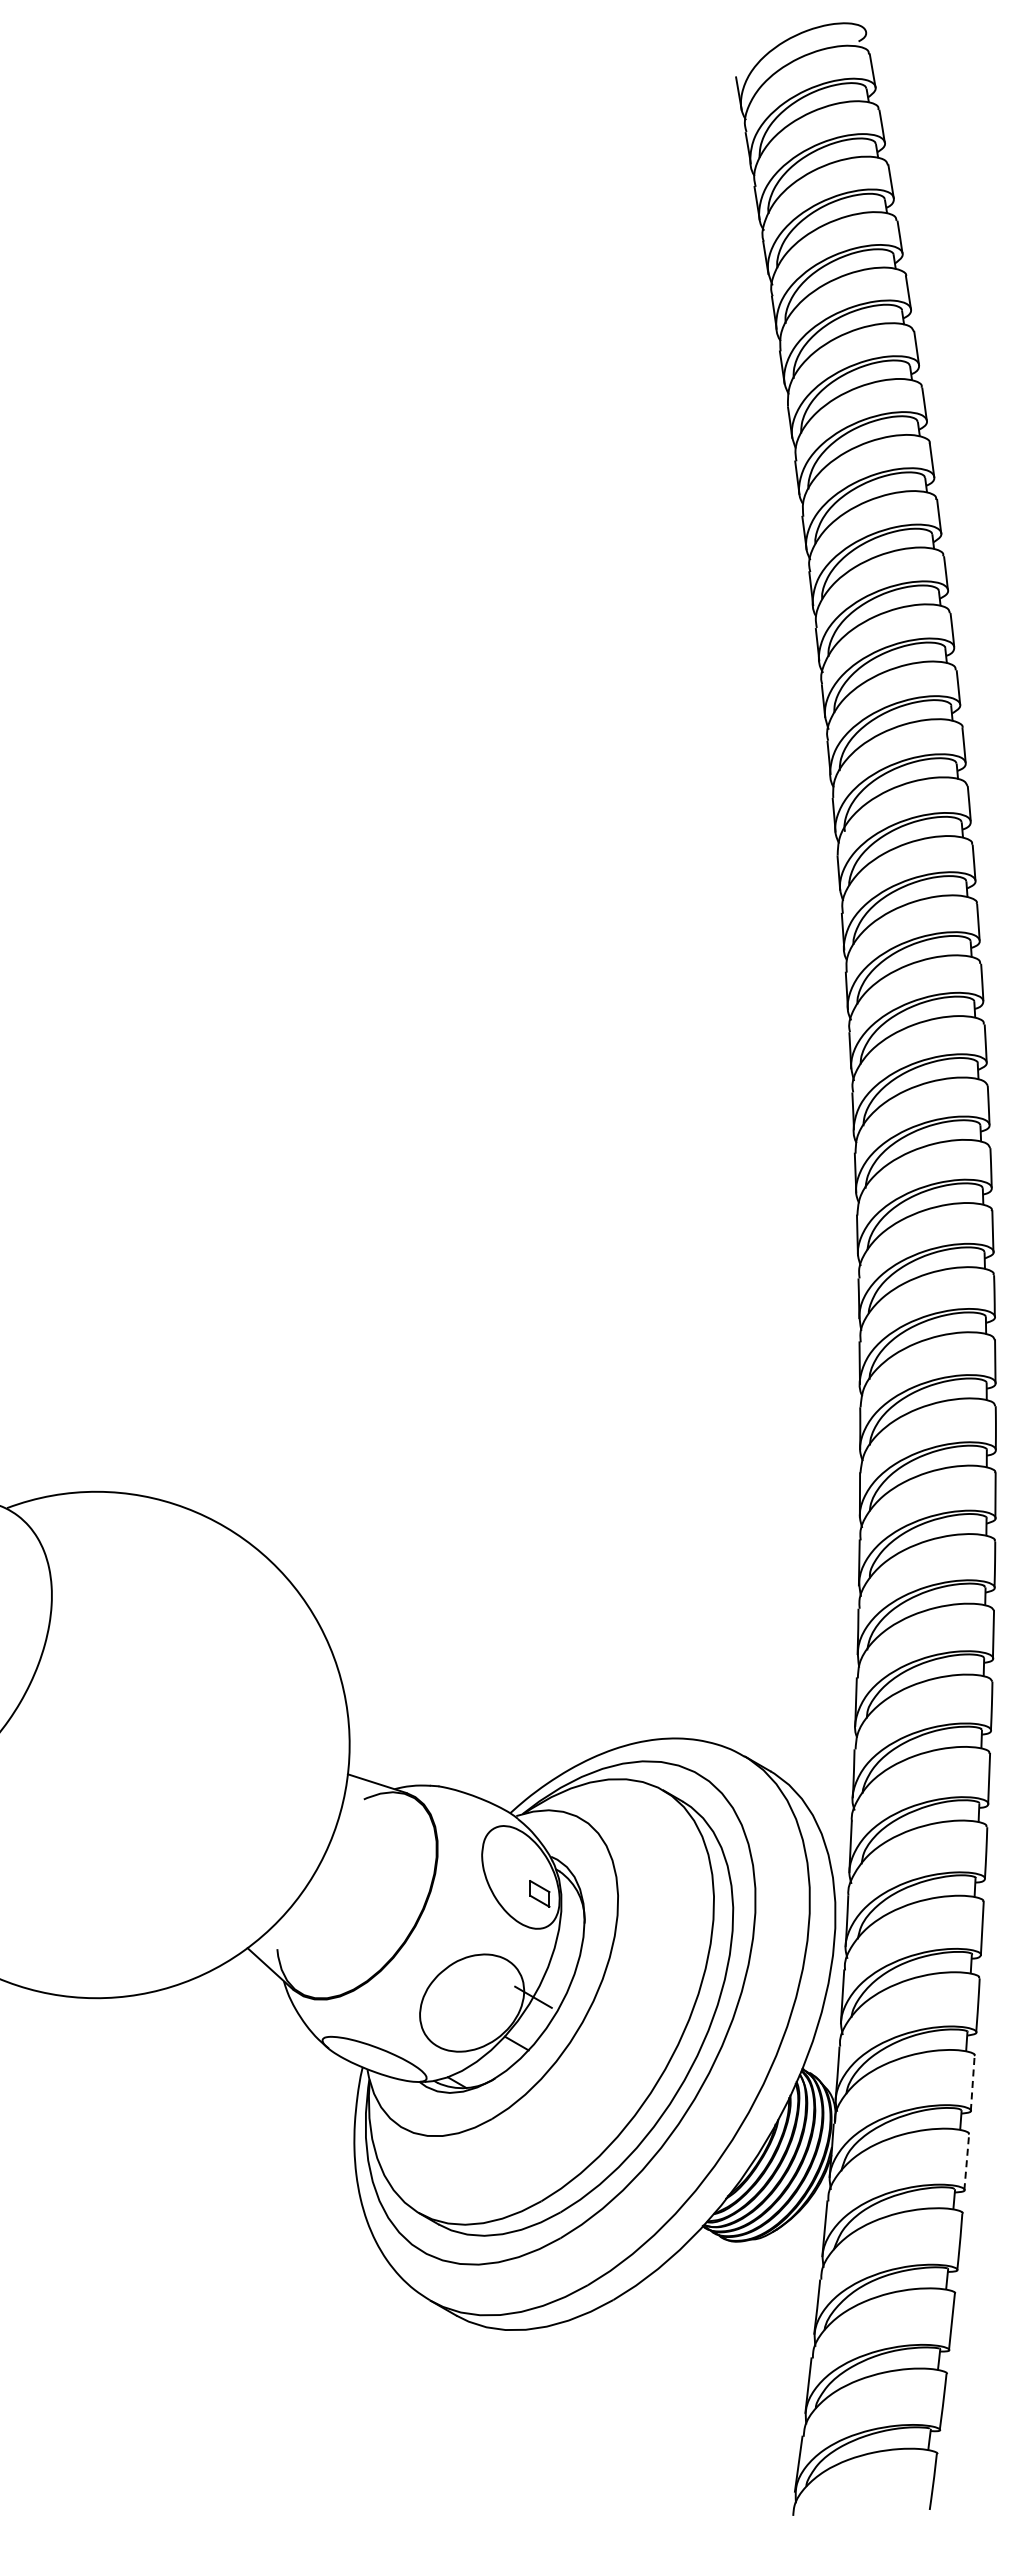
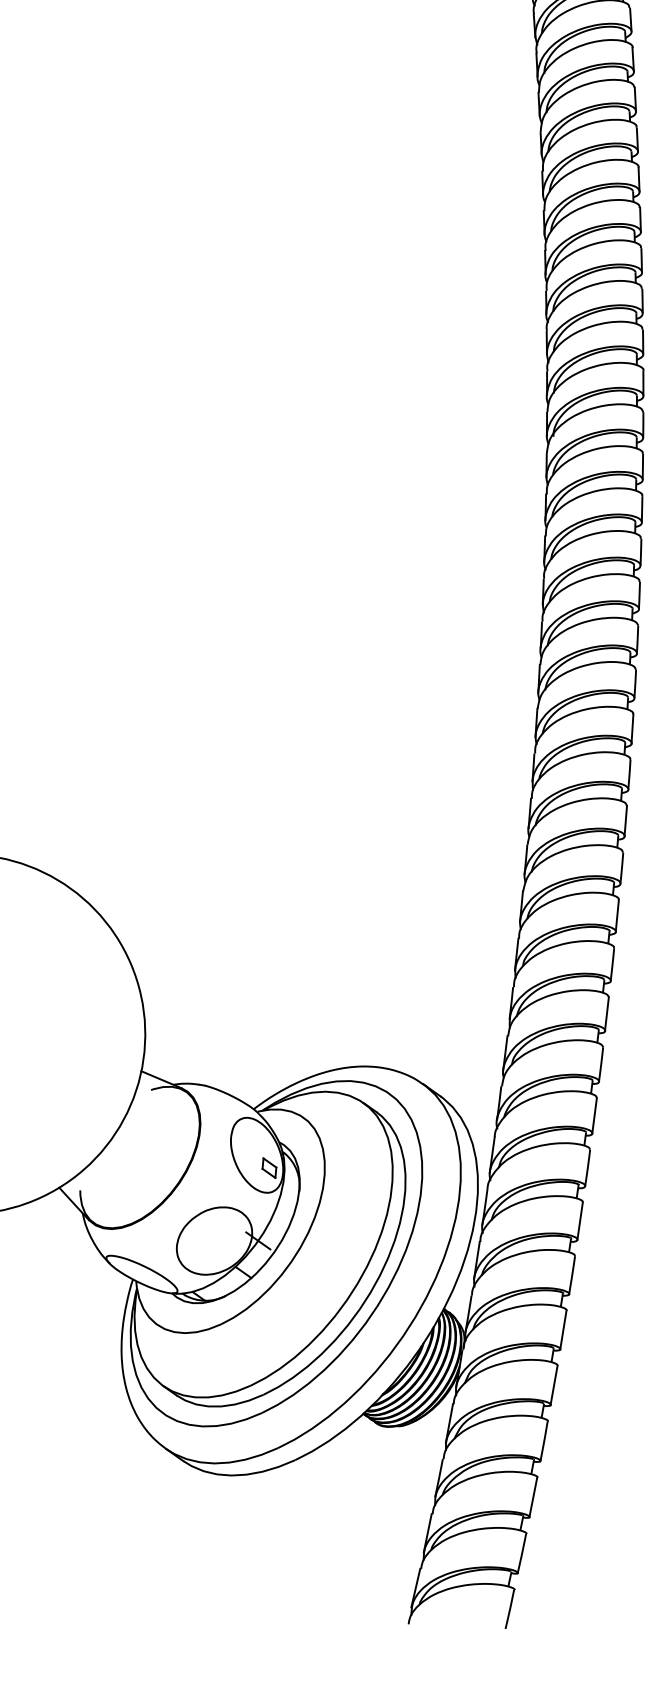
line: (972, 2083) -> (563, 1330), dashed -> solid
line: (966, 2162) -> (553, 1385), dashed -> solid

